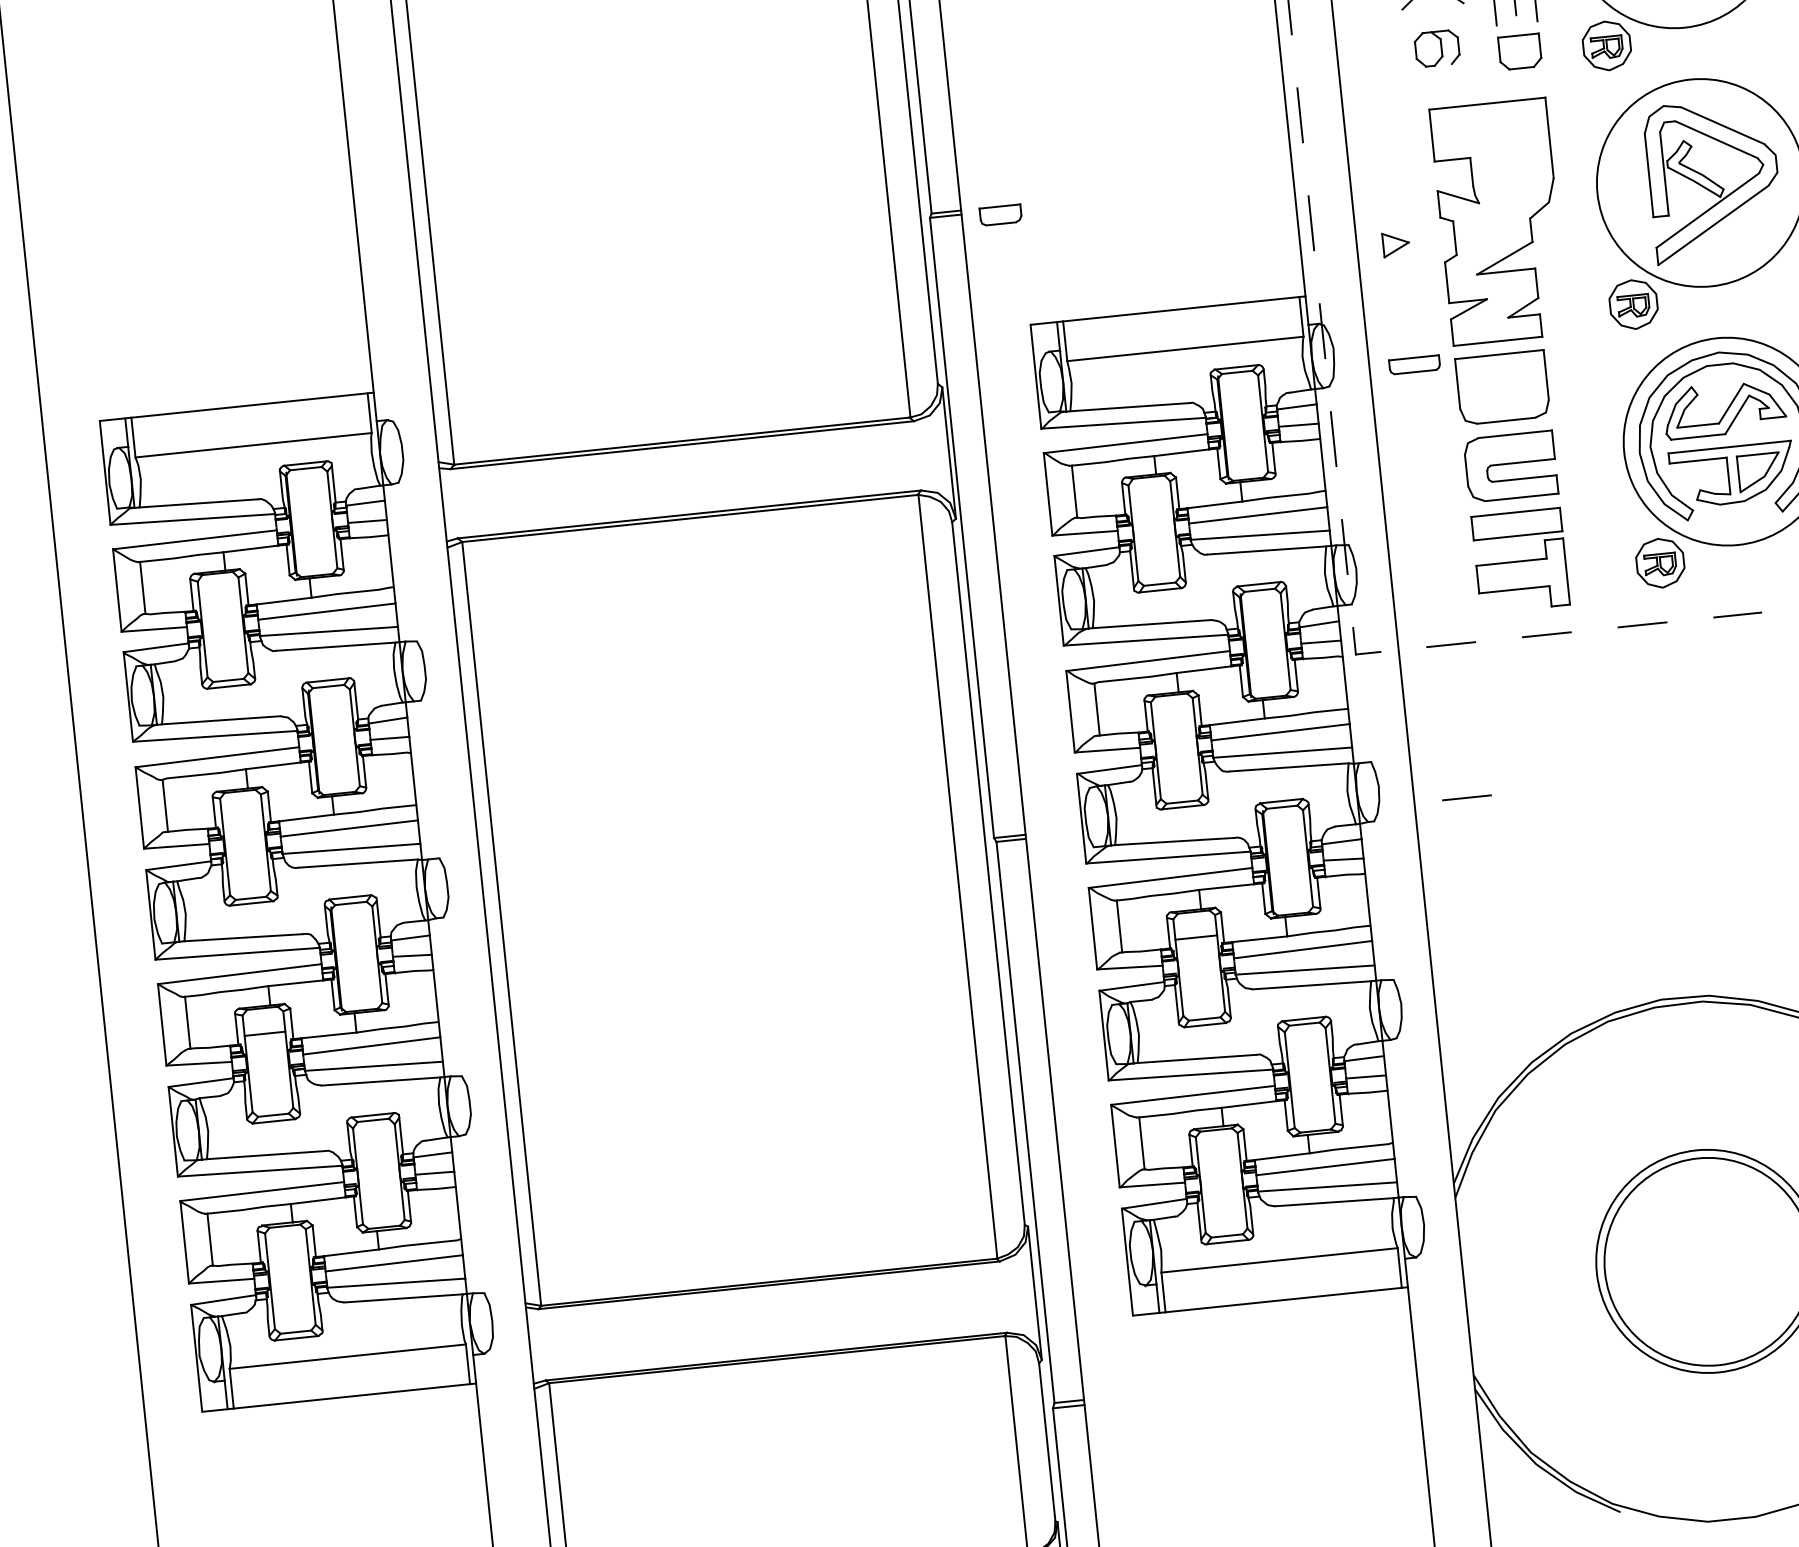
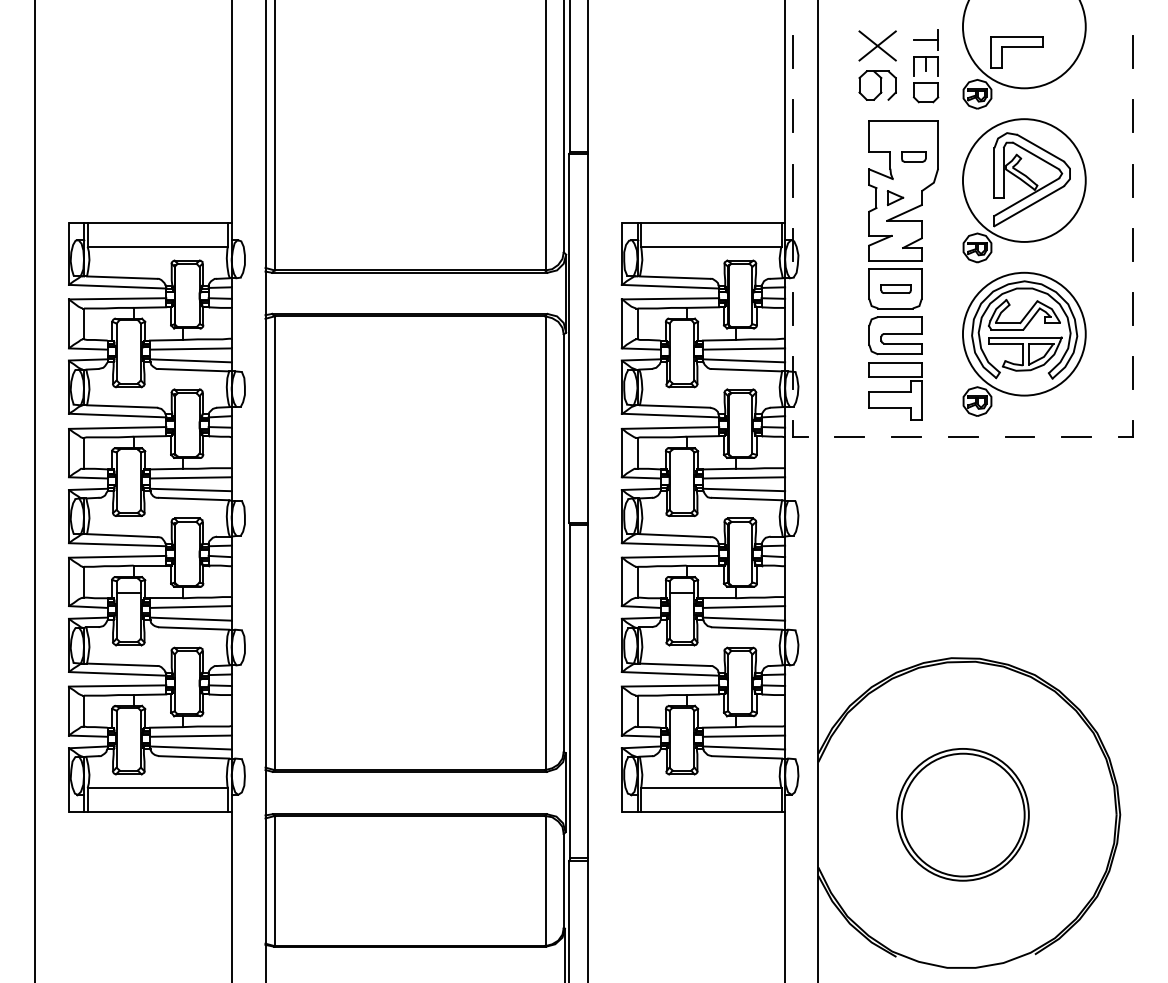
part: (1437, 48) -> (877, 85), size x1.43
part: (999, 214) -> (913, 156), moved
part: (1396, 244) -> (895, 198), moved
part: (1413, 363) -> (895, 288), moved
line: (1466, 797) -> (849, 527), removed

